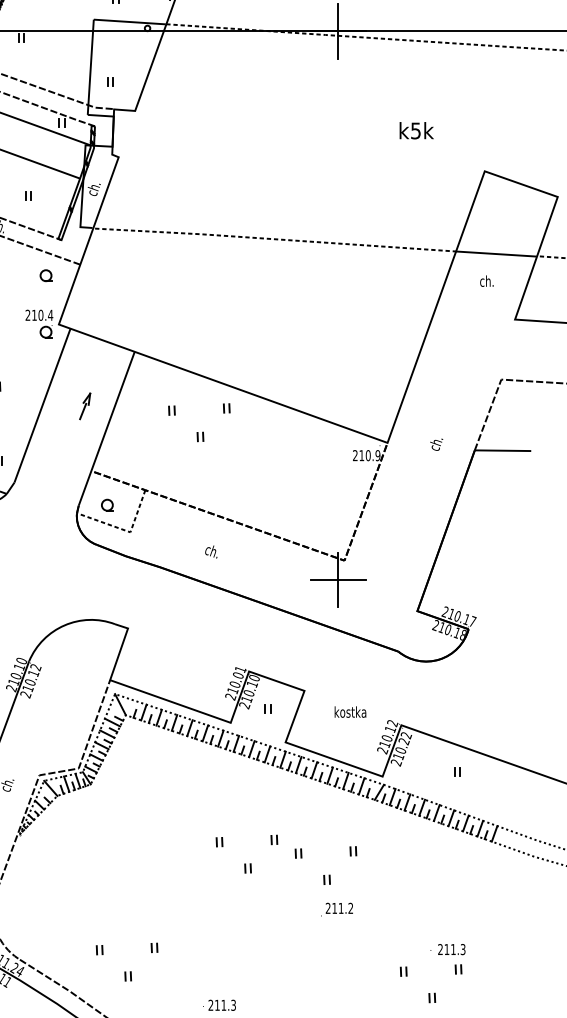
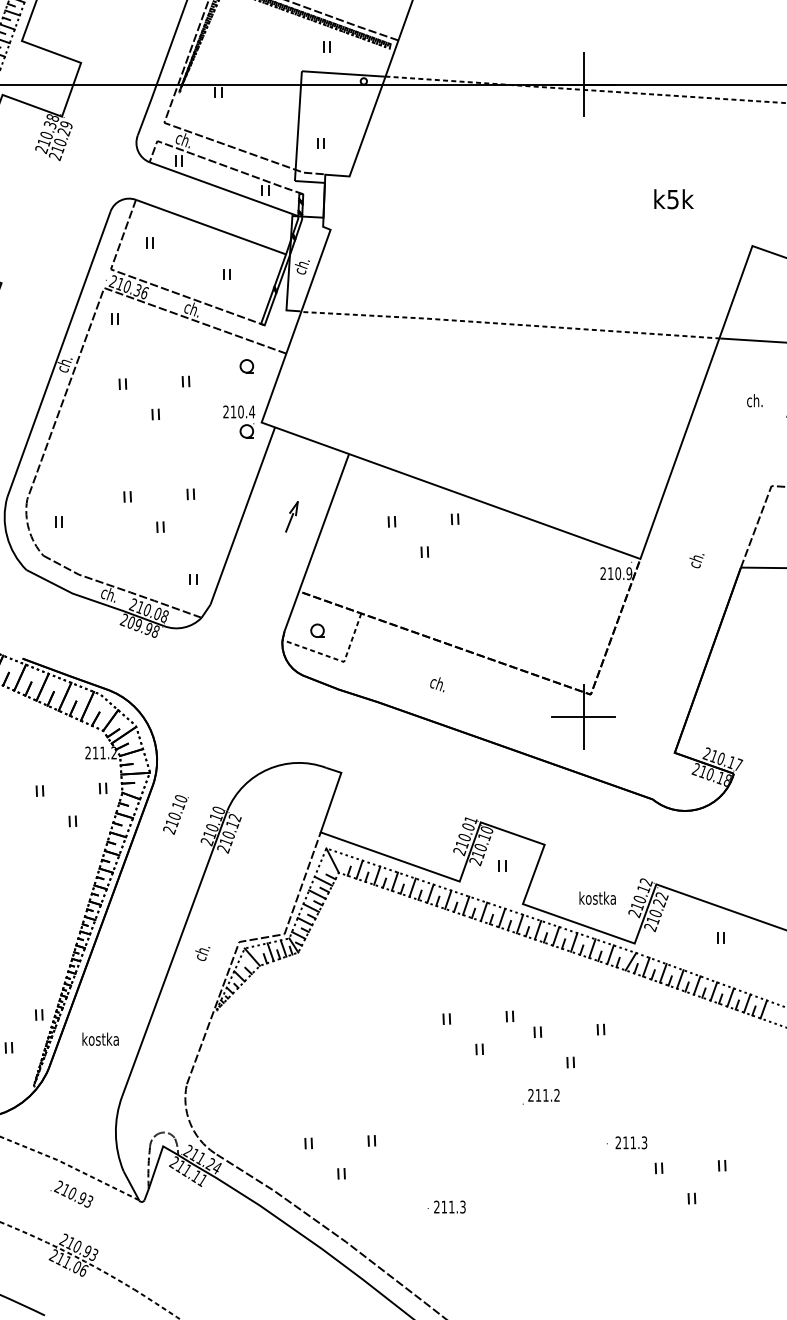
text: (486, 281) -> (754, 400), moved
text: (350, 711) -> (597, 897), moved
text: (336, 909) -> (540, 1096), moved
text: (448, 949) -> (627, 1142), moved

